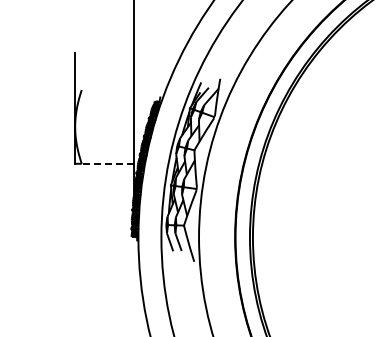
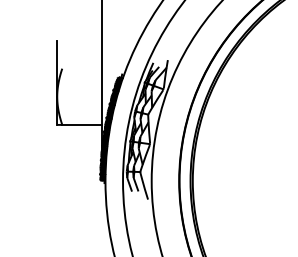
line: (107, 163) -> (81, 124), dashed -> solid

